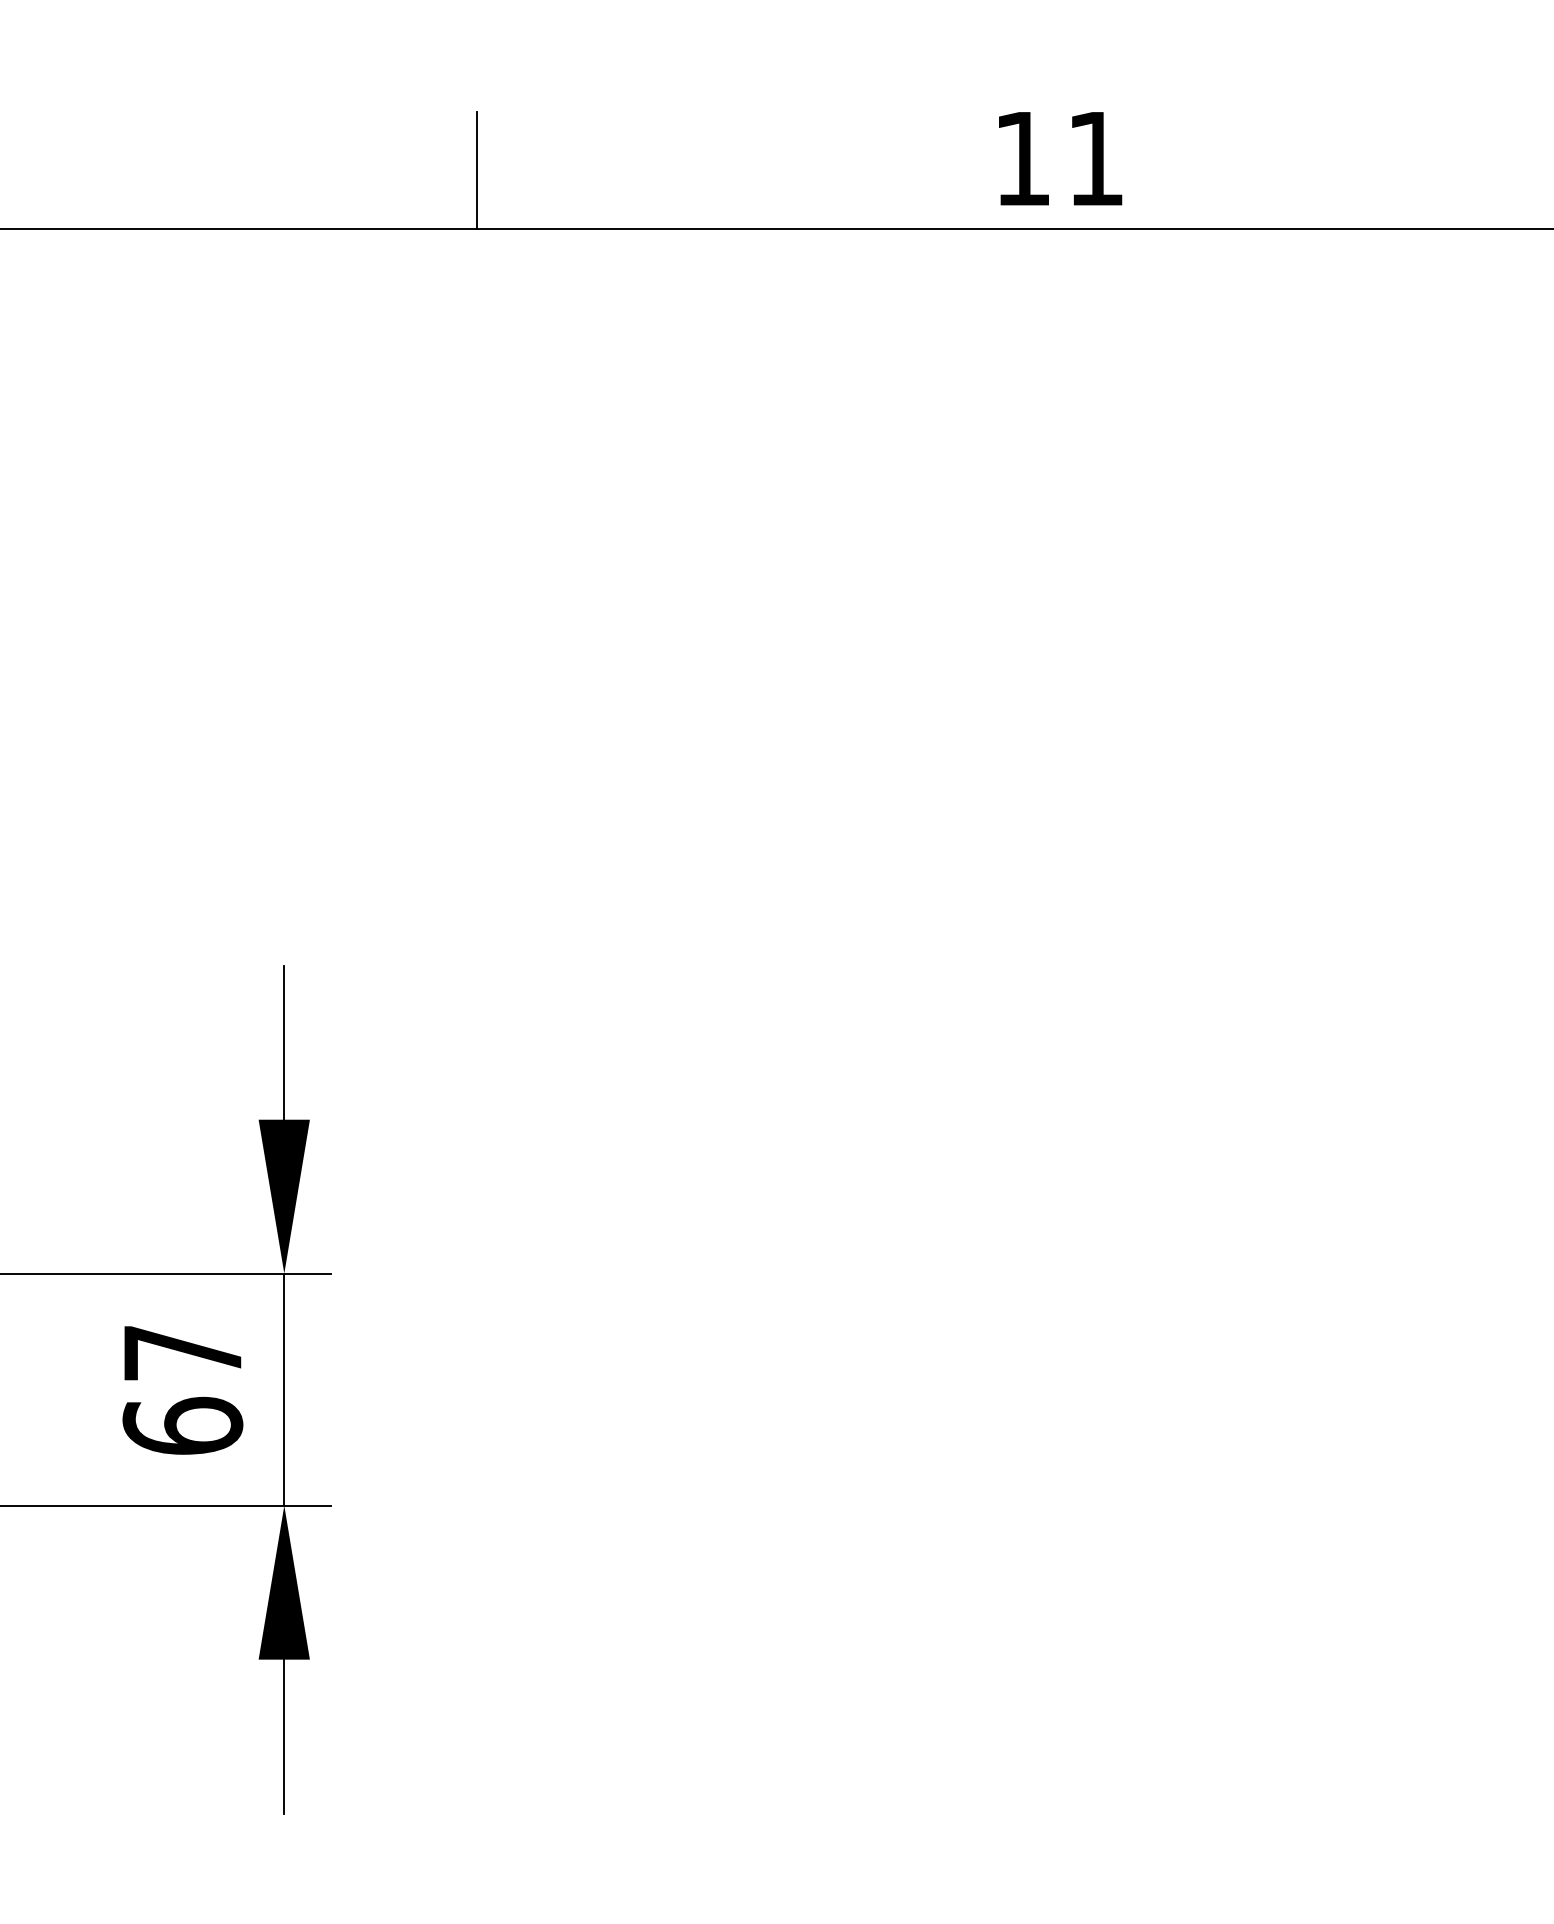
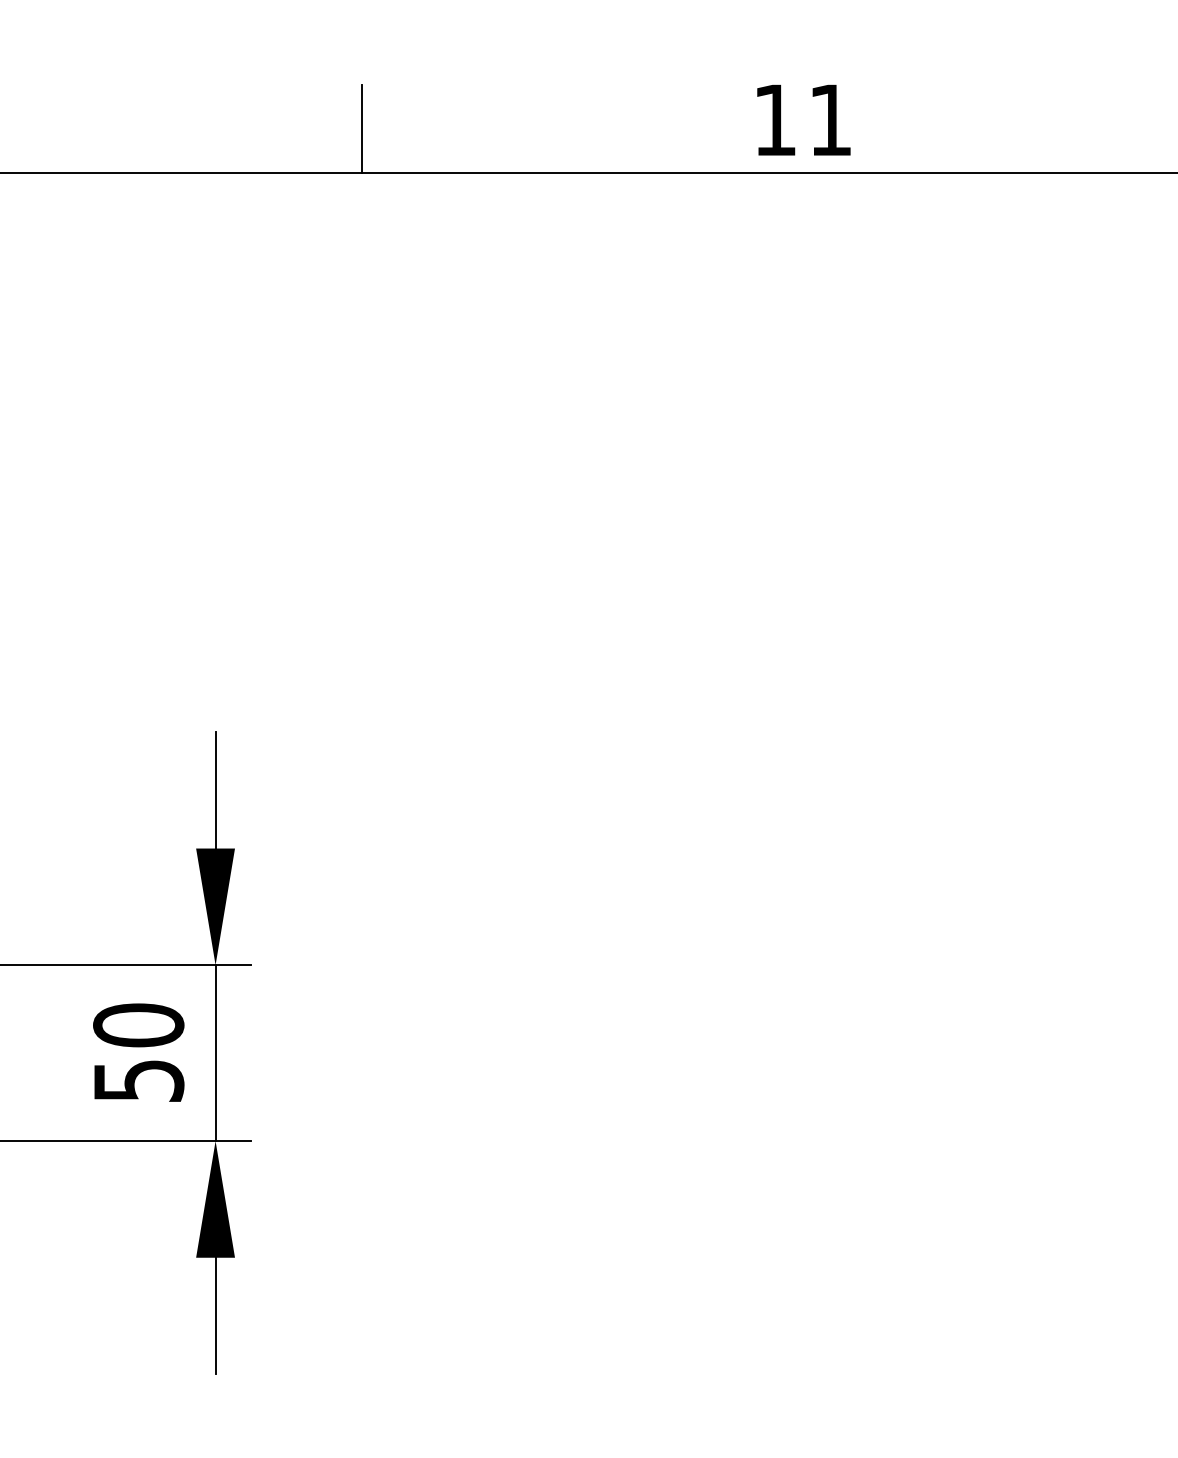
text: (182, 1389) -> (138, 1053), 67 -> 50

